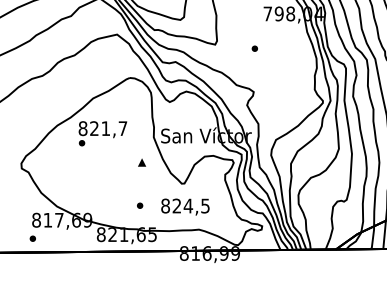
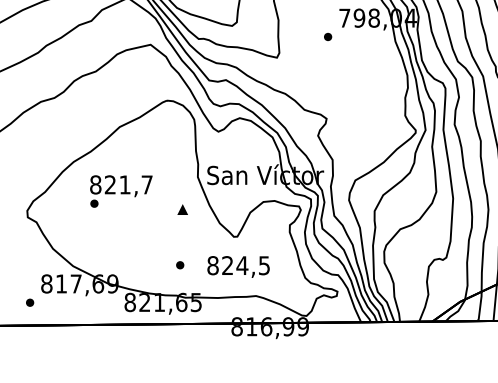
part: (255, 48) -> (328, 36), moved
text: (103, 133) -> (121, 191), moved
part: (33, 238) -> (30, 302), moved

